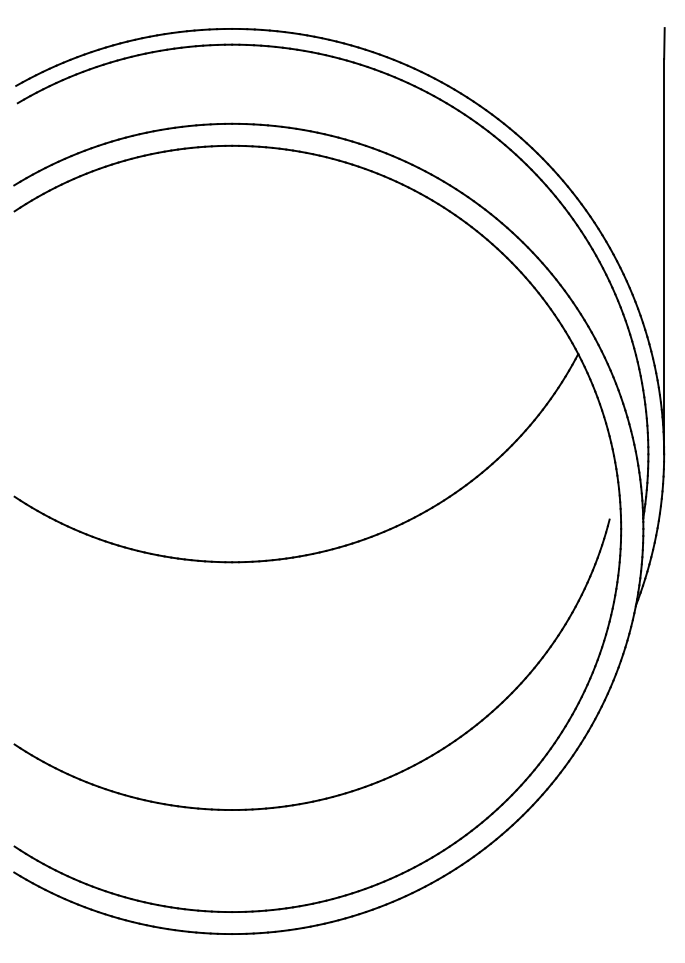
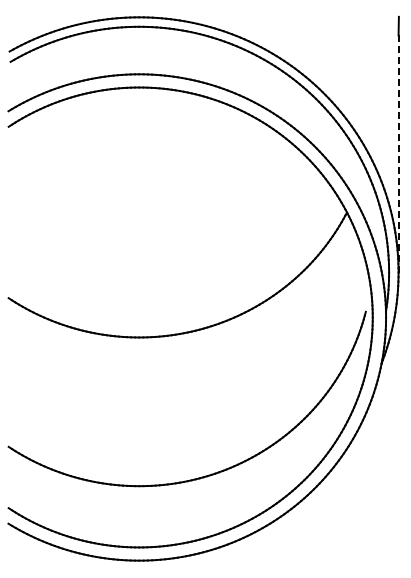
line: (664, 257) -> (398, 154), solid -> dashed

